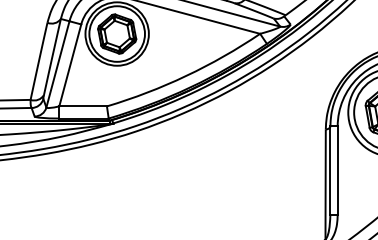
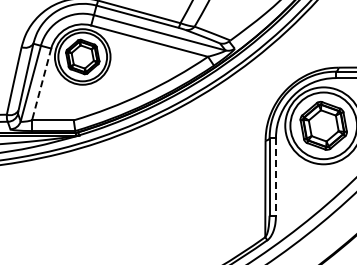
line: (70, 65) -> (41, 84), solid -> dashed
line: (337, 170) -> (275, 176), solid -> dashed

